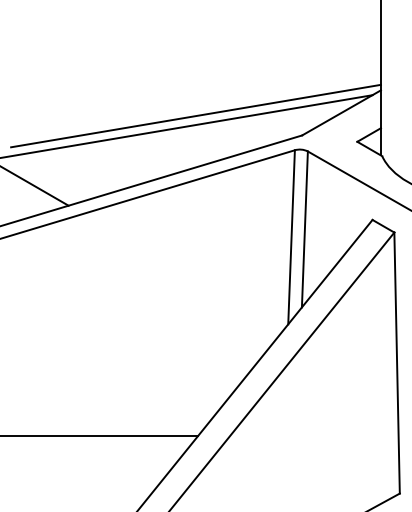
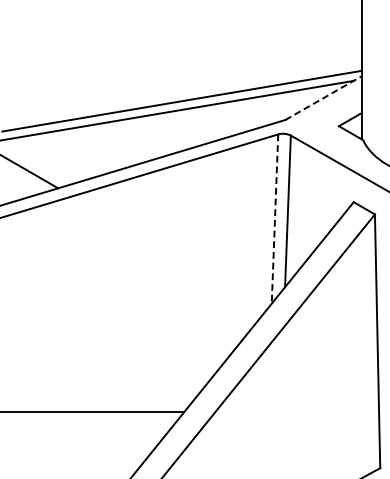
line: (342, 112) -> (324, 97), solid -> dashed
line: (291, 237) -> (274, 219), solid -> dashed

